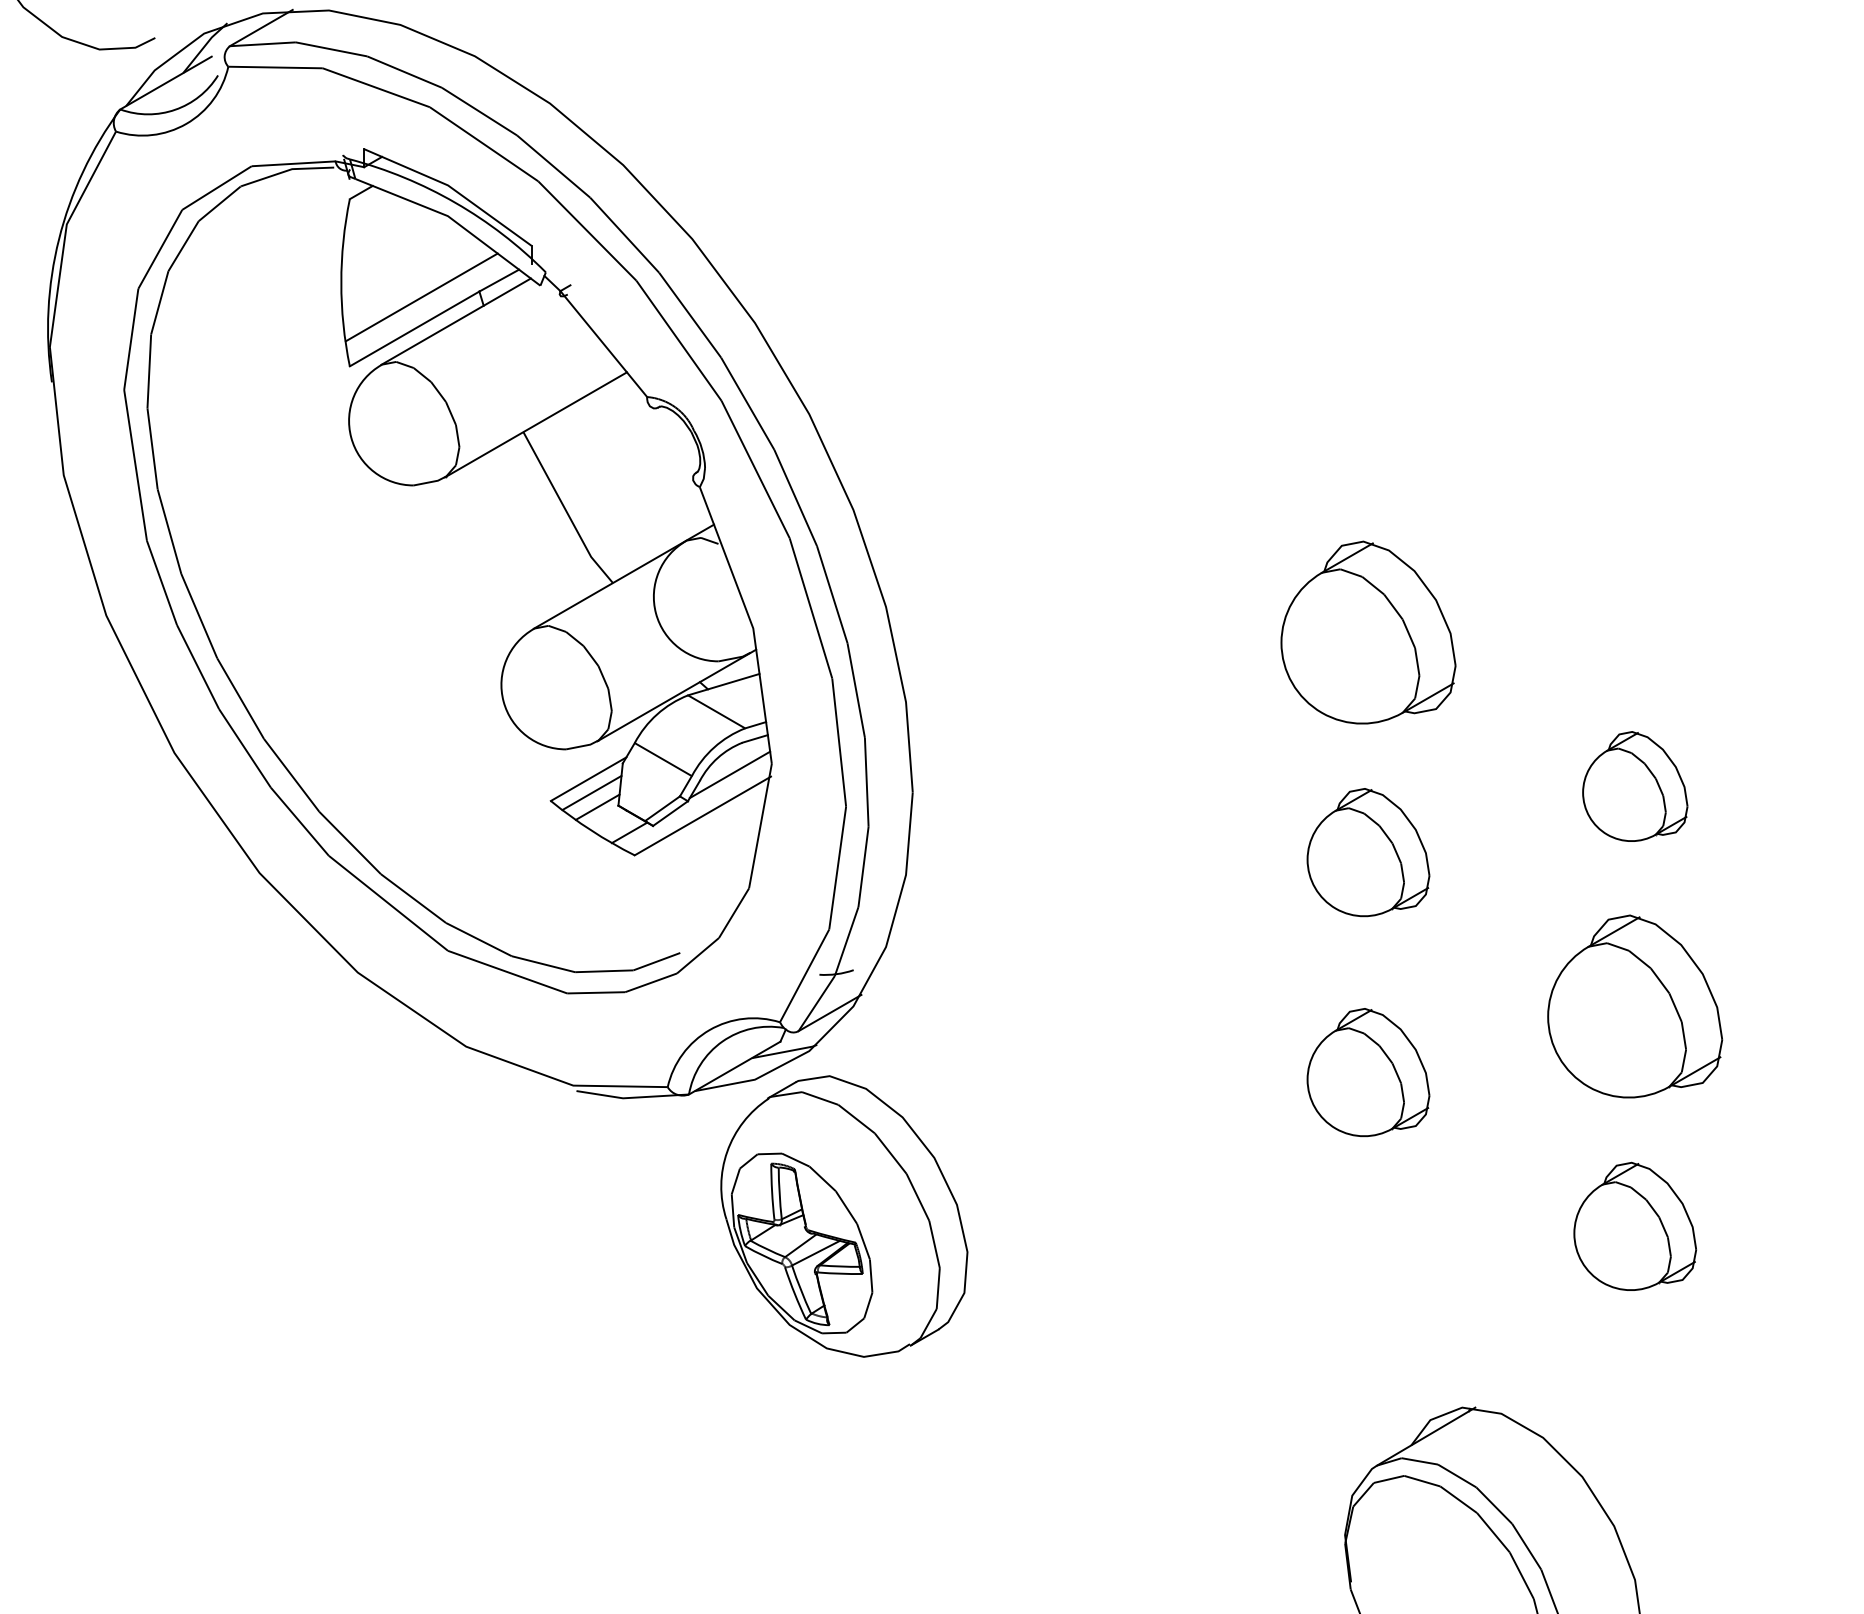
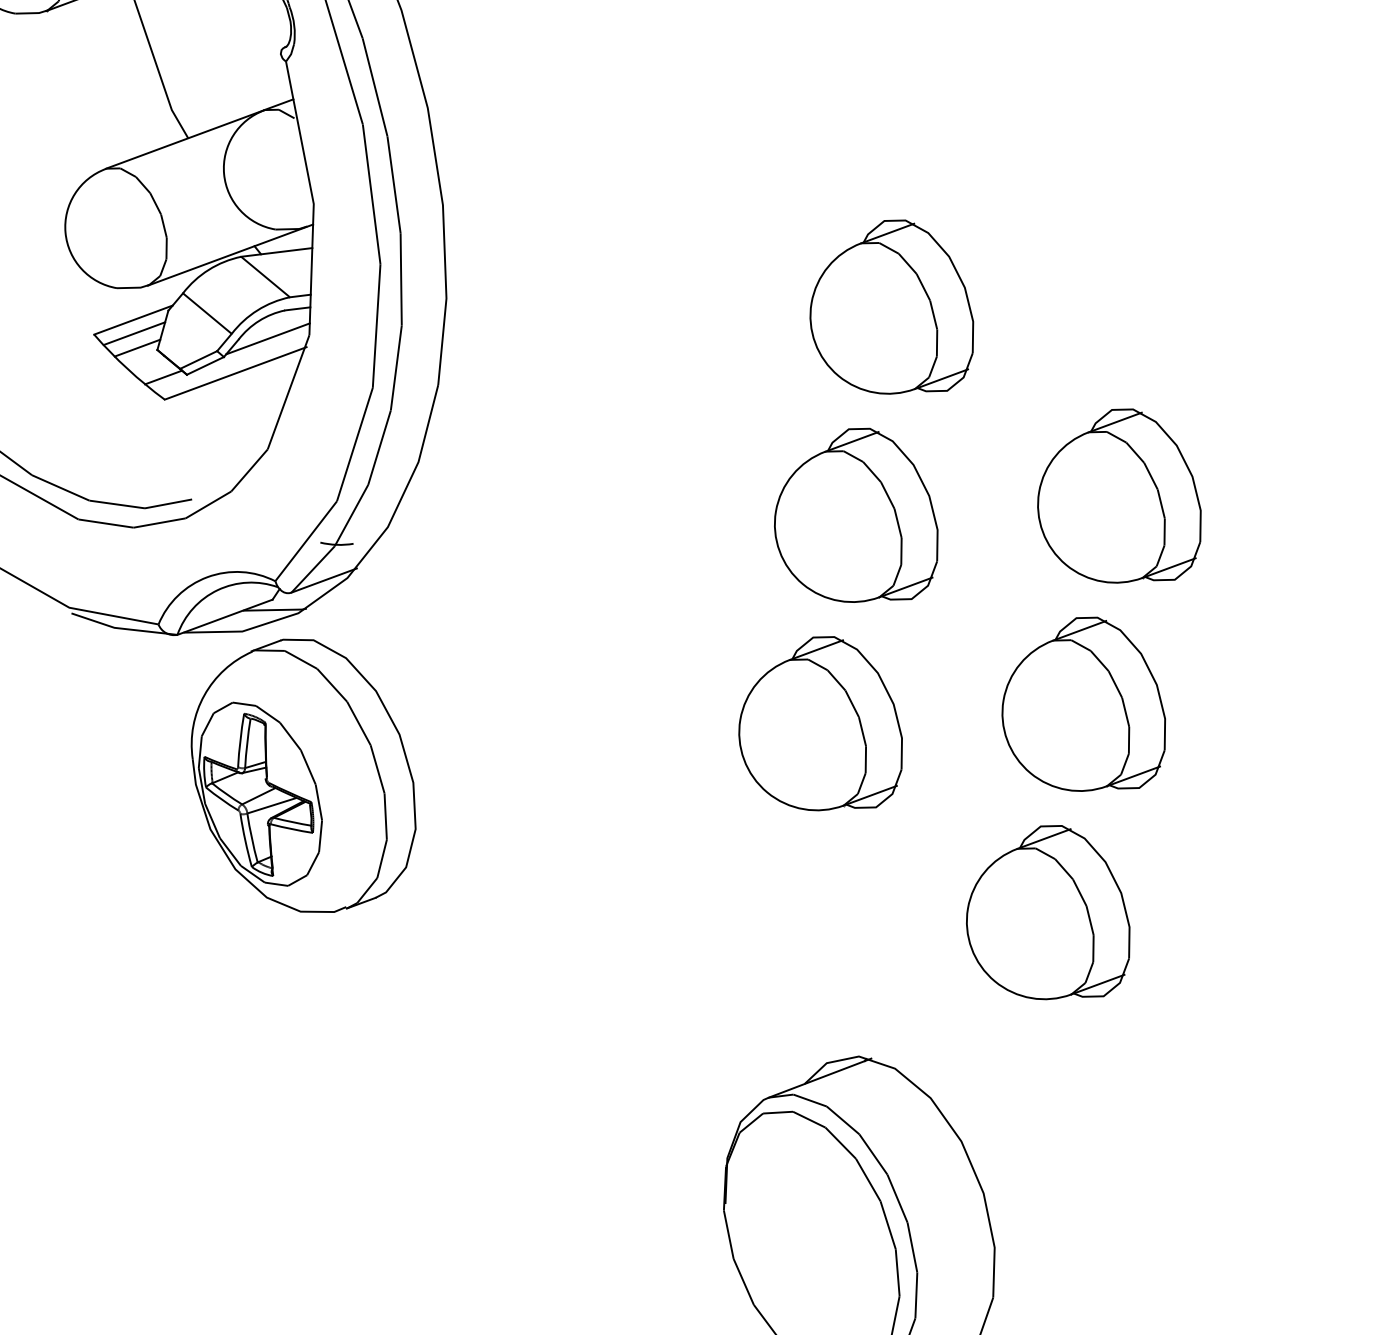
part: (1635, 786) -> (1123, 496), size x1.67
part: (1368, 852) -> (860, 515), size x1.43
part: (1368, 1072) -> (824, 724), size x1.43
part: (1635, 1226) -> (1052, 913), size x1.43

